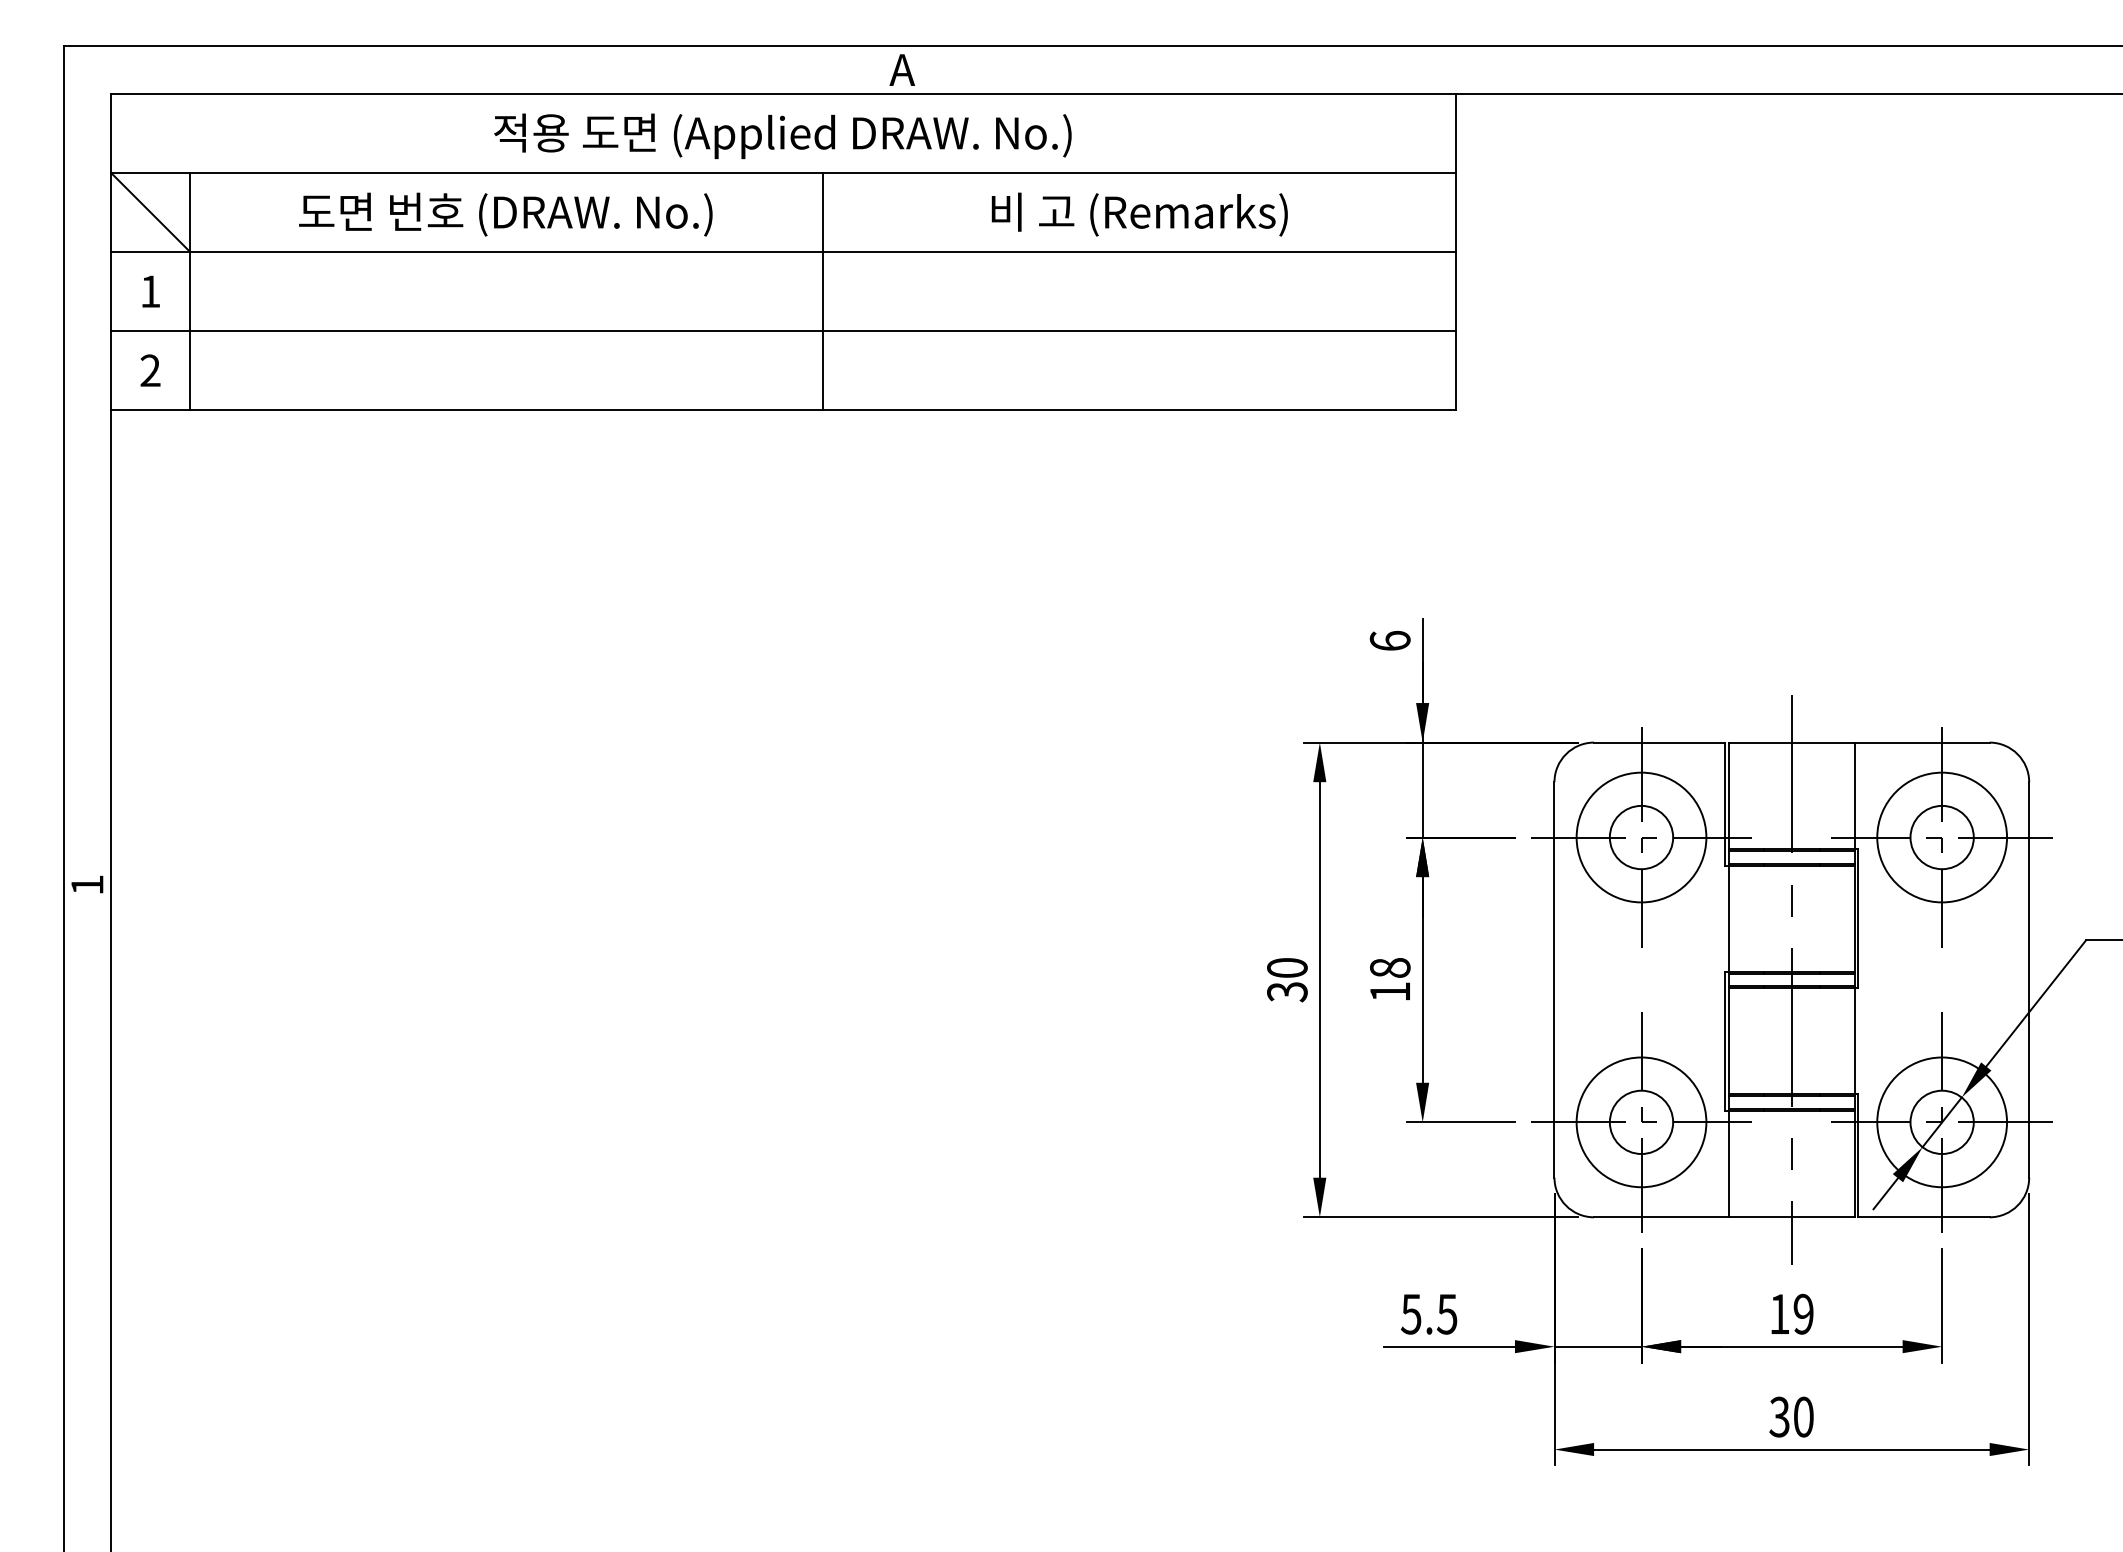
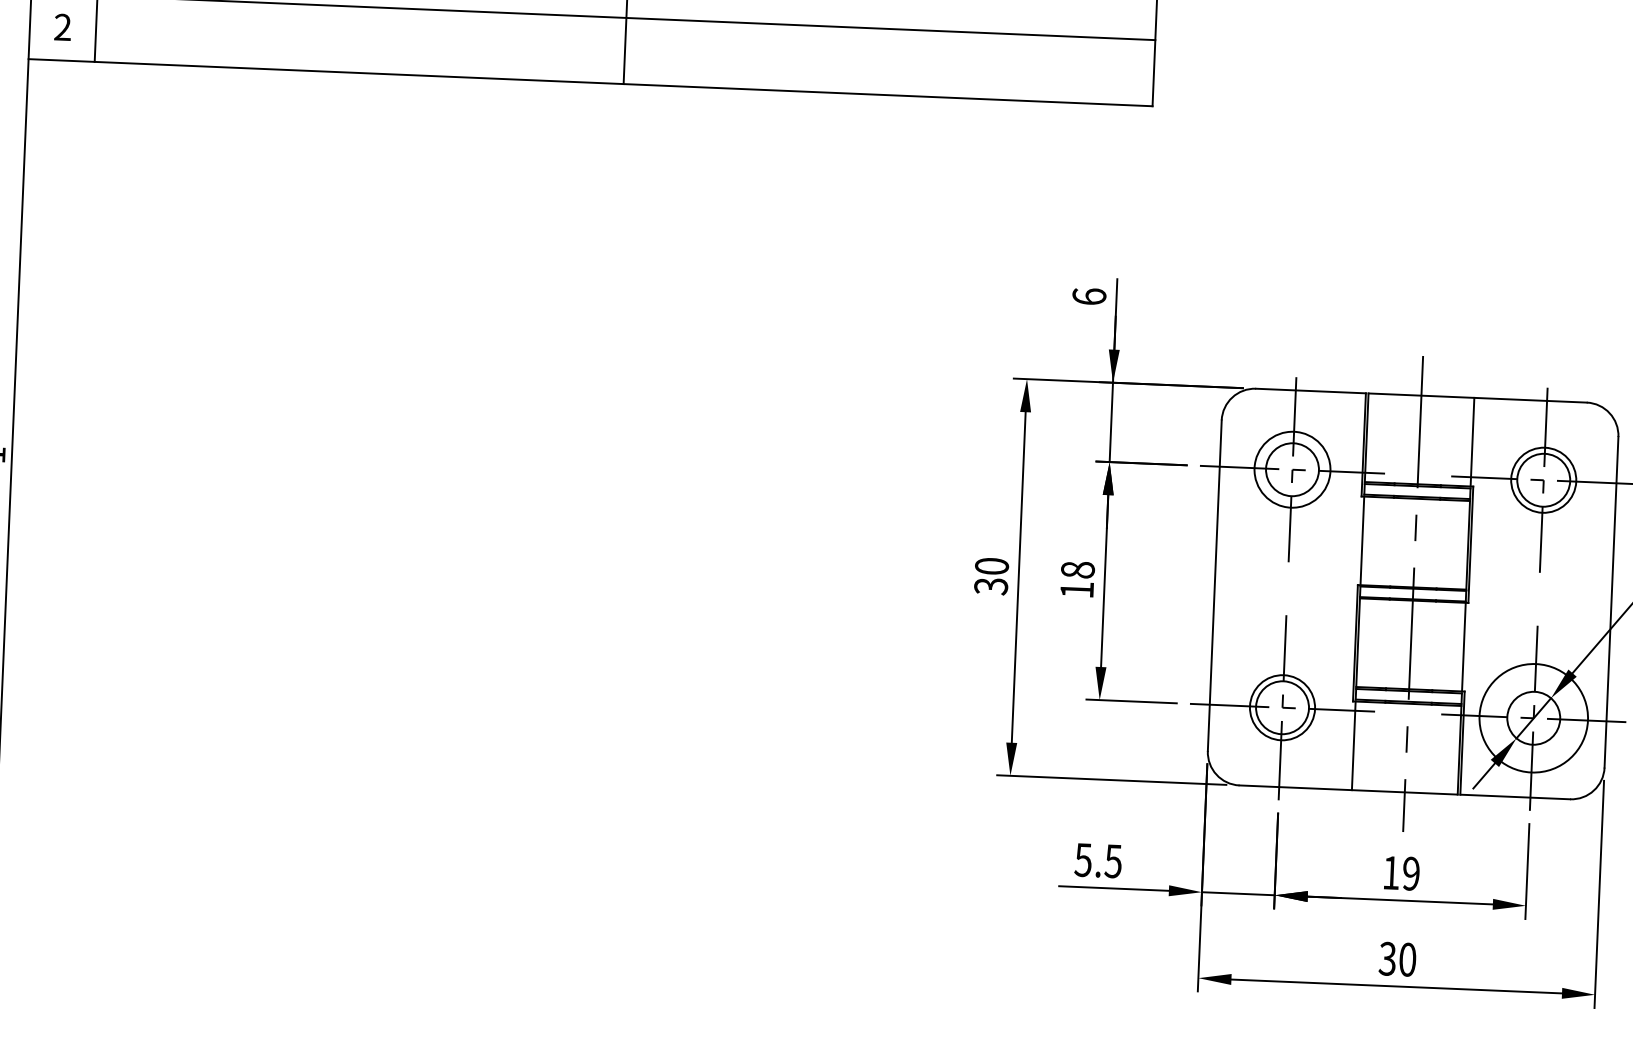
circle: (1641, 837) -> (1292, 469), size x0.7
circle: (1942, 837) -> (1544, 480), size x0.6
circle: (1641, 1122) -> (1282, 707), size x0.6

